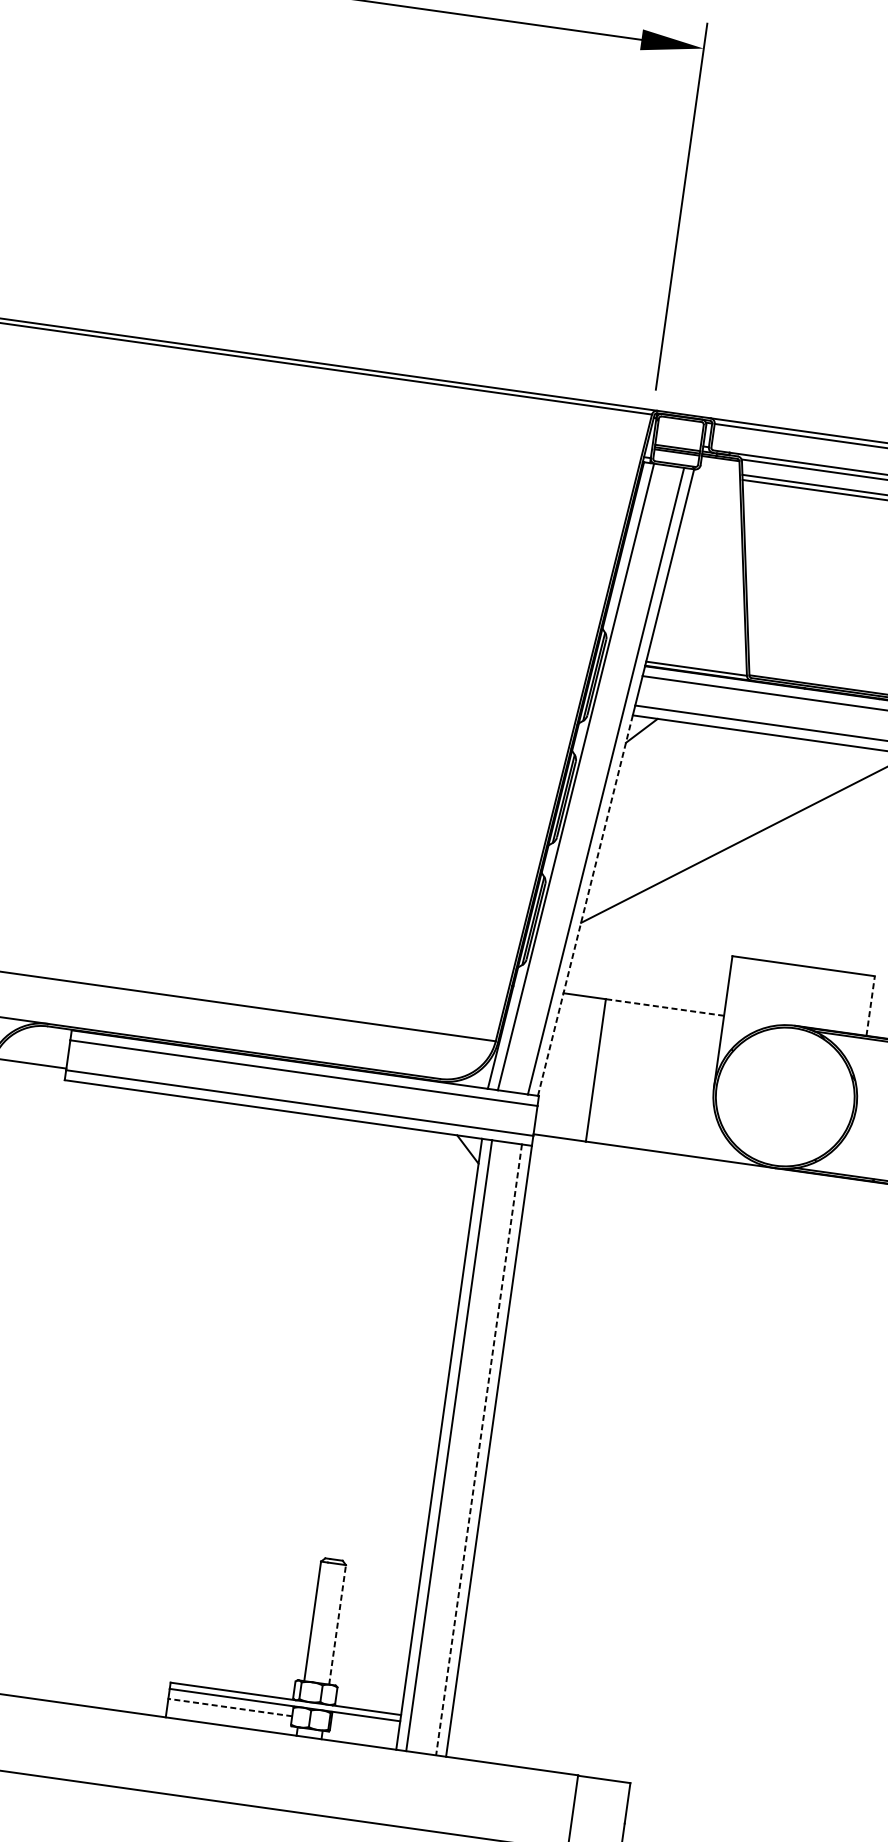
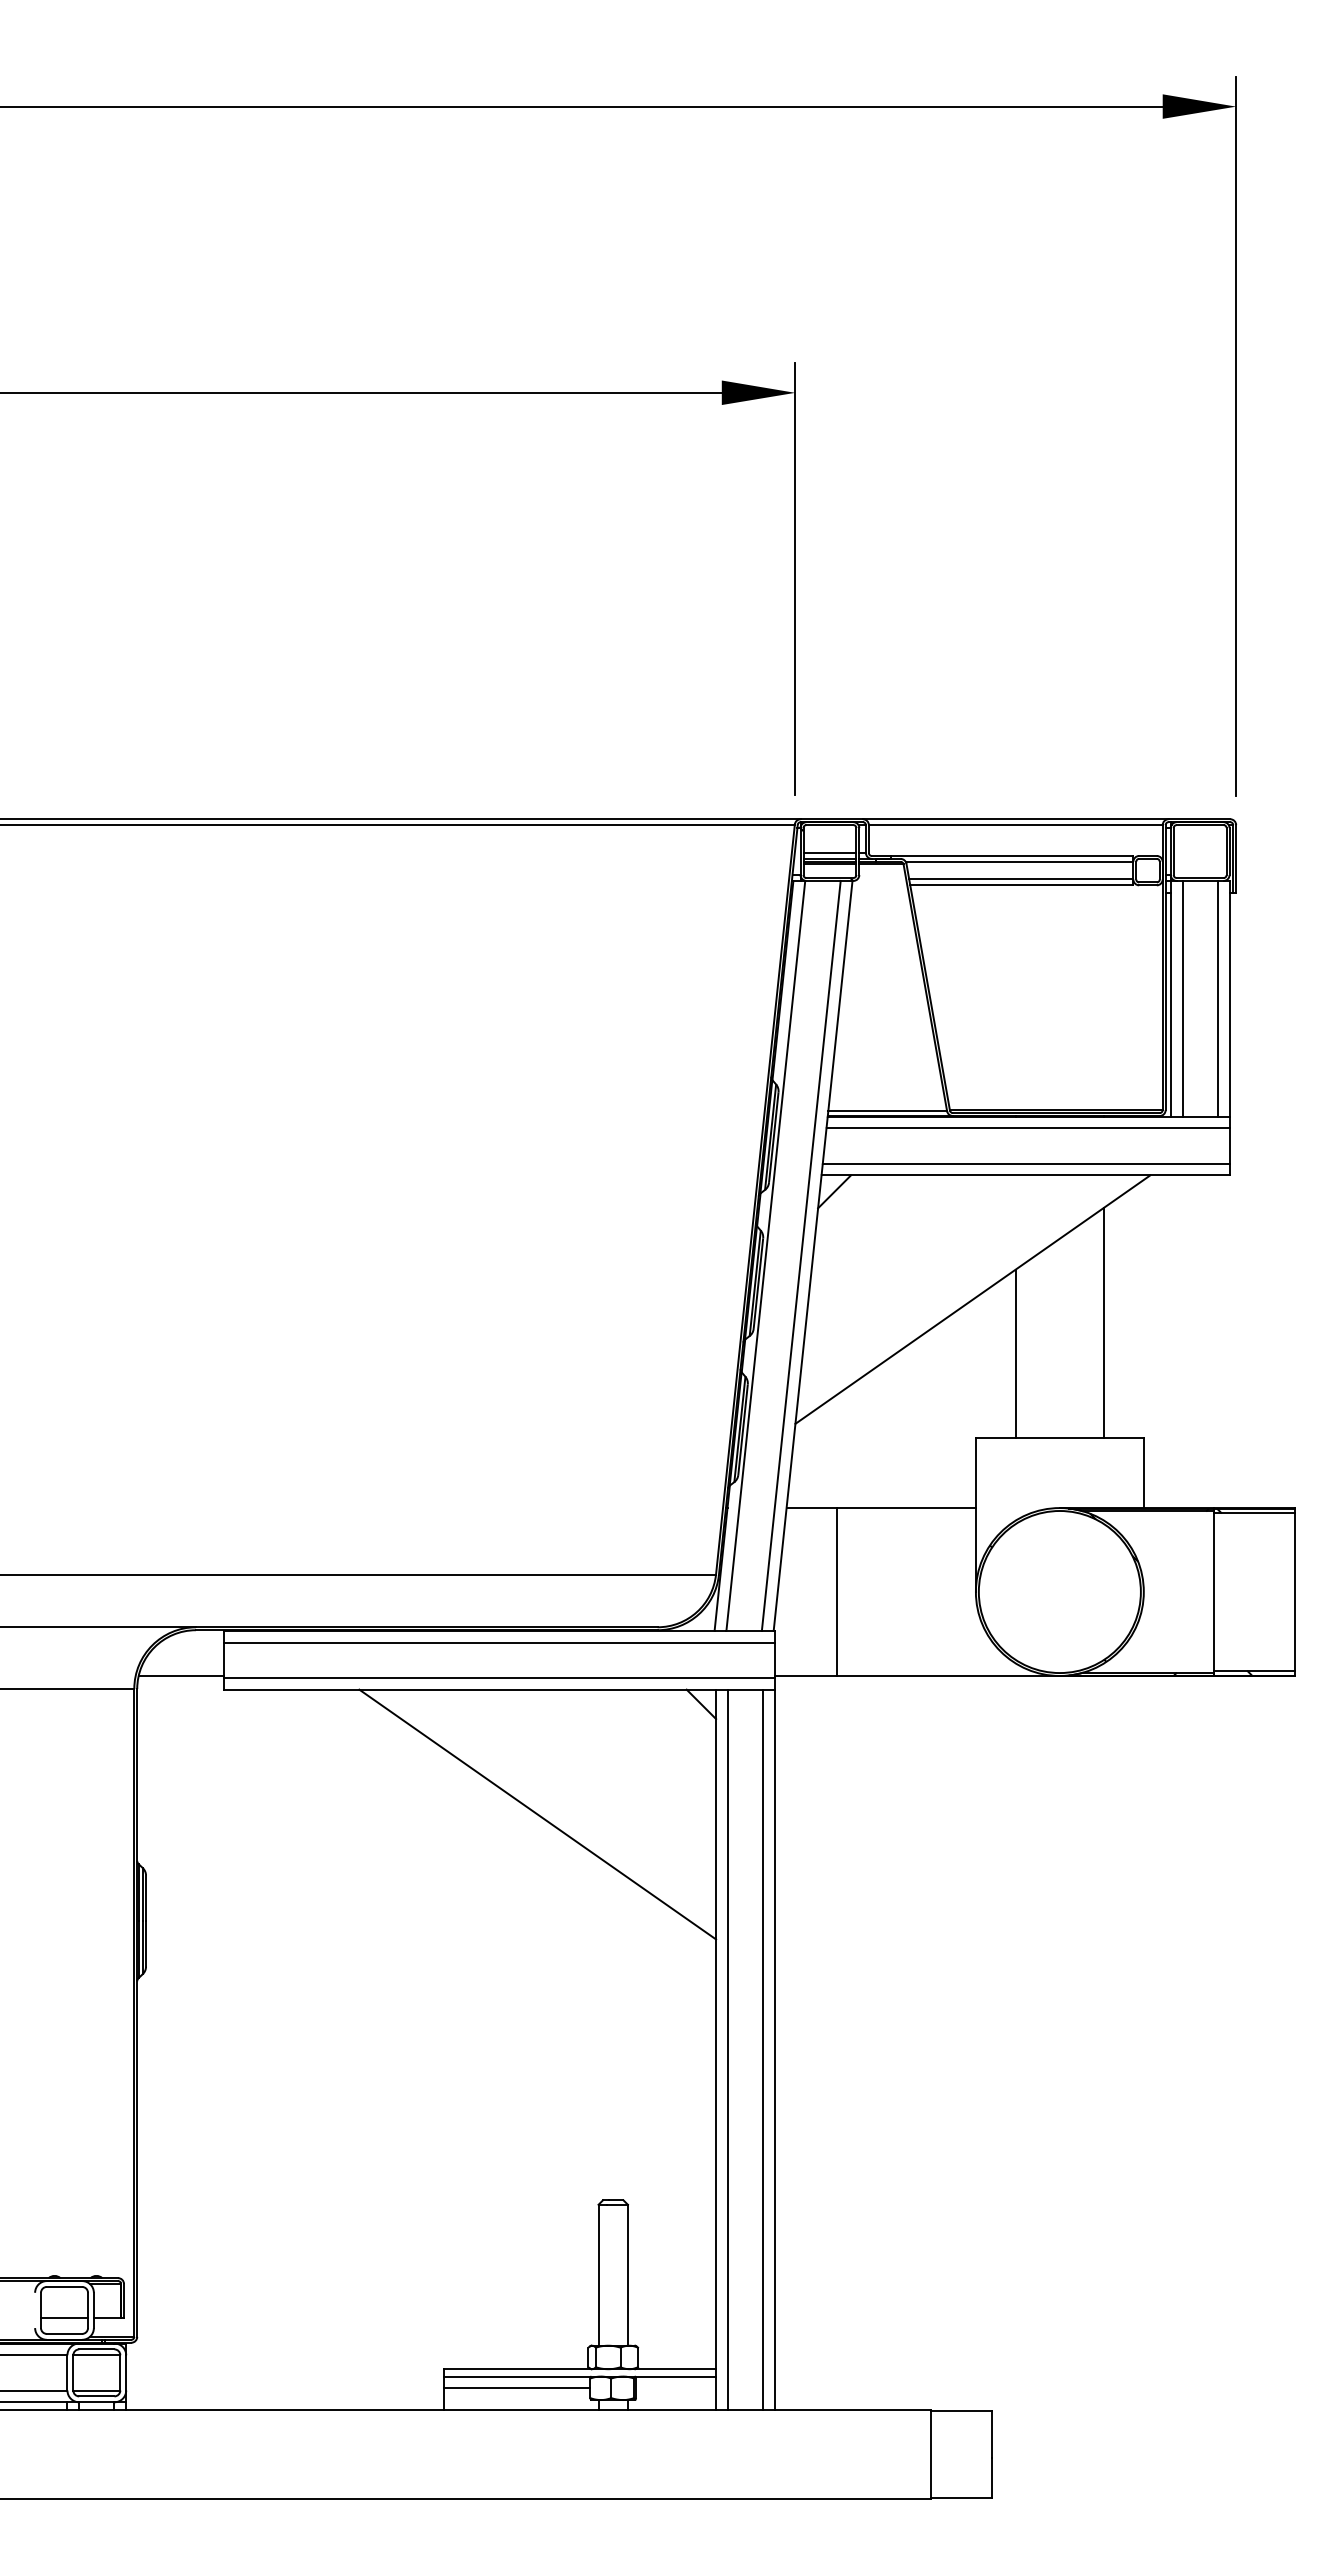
line: (677, 443) -> (829, 853), added
line: (855, 873) -> (1104, 1322), added
line: (776, 889) -> (1015, 1353), added
line: (585, 905) -> (797, 1403), dashed -> solid
line: (870, 1005) -> (1143, 1472), dashed -> solid
line: (665, 1007) -> (906, 1508), dashed -> solid
line: (315, 1223) -> (537, 1814), added
line: (479, 1450) -> (763, 2050), dashed -> solid
line: (337, 1624) -> (627, 2274), dashed -> solid
line: (229, 1707) -> (516, 2388), dashed -> solid

